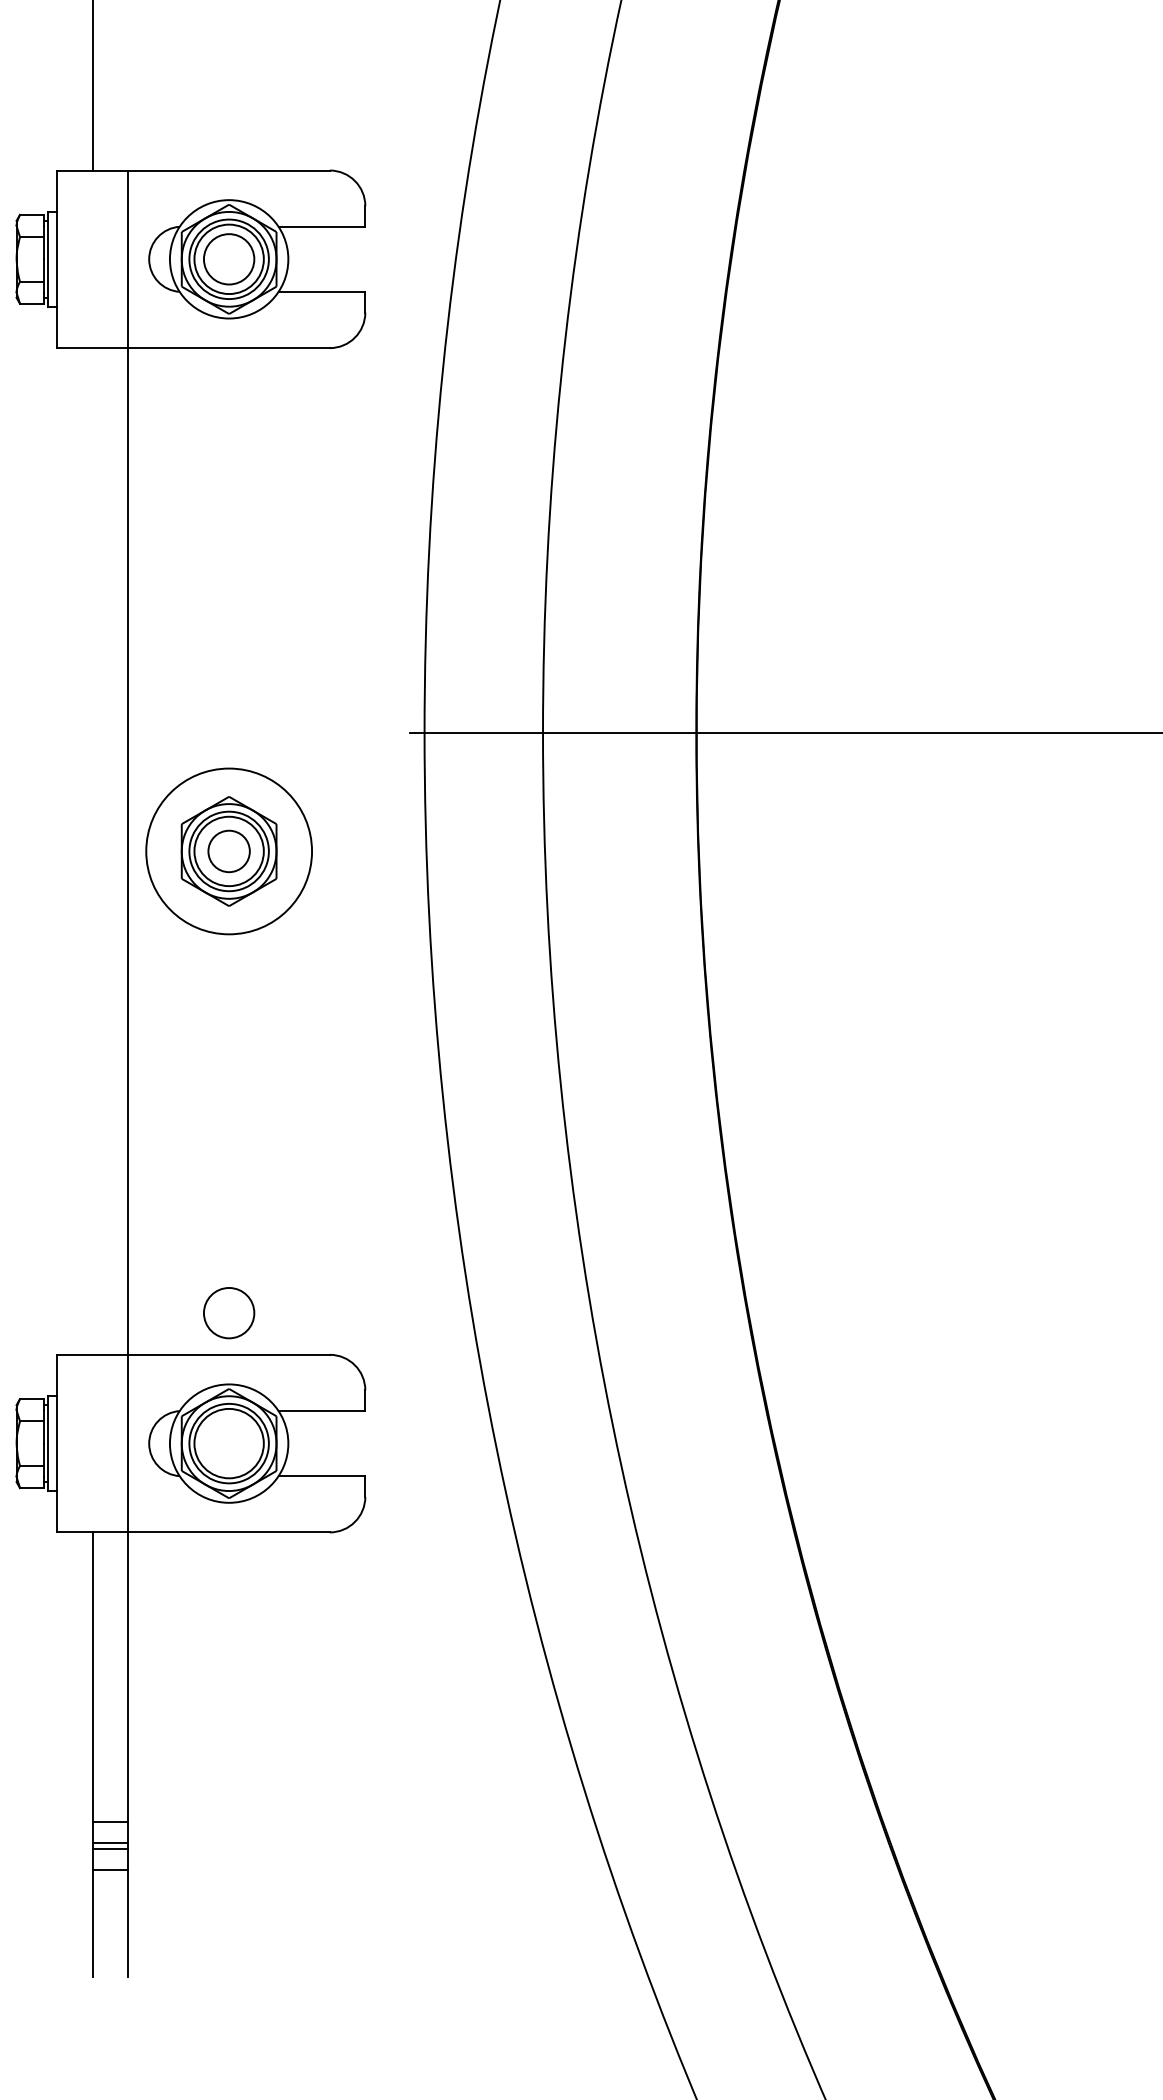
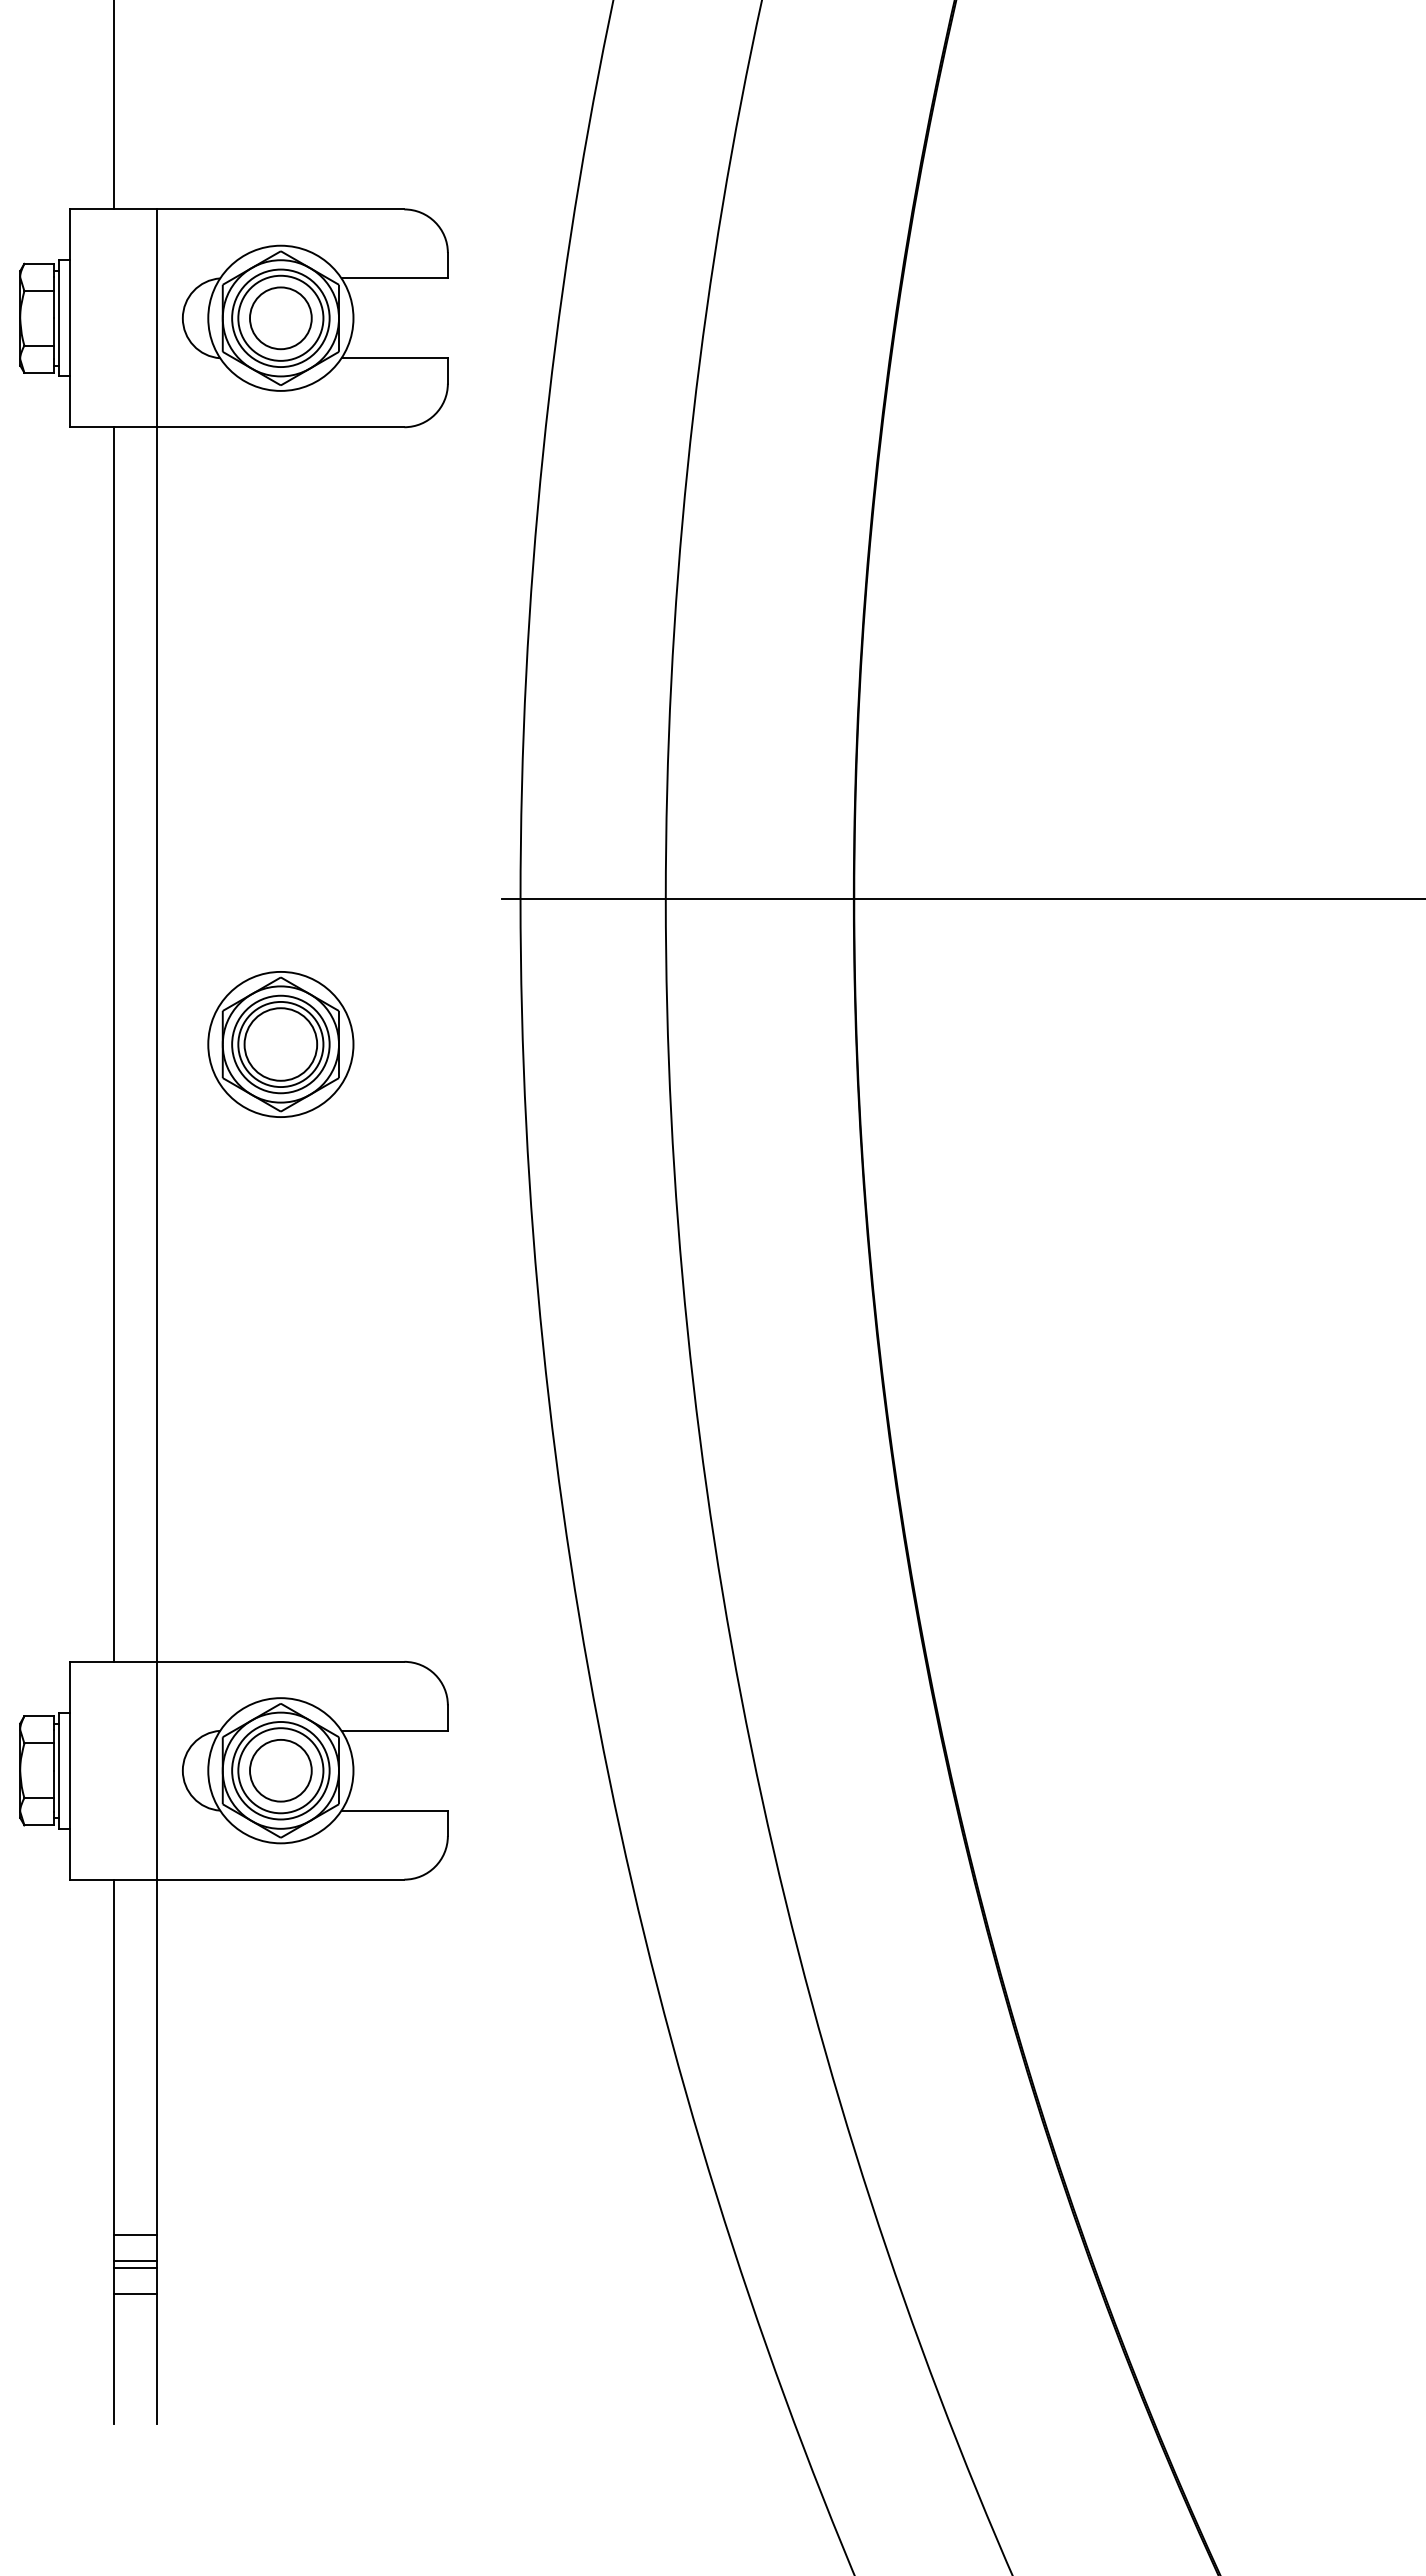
line: (92, 851) -> (113, 1044), added
circle: (228, 851) -> (280, 1044), size x0.71
circle: (228, 851) -> (280, 1044), size x1.43
circle: (228, 1312) -> (280, 1770), moved

